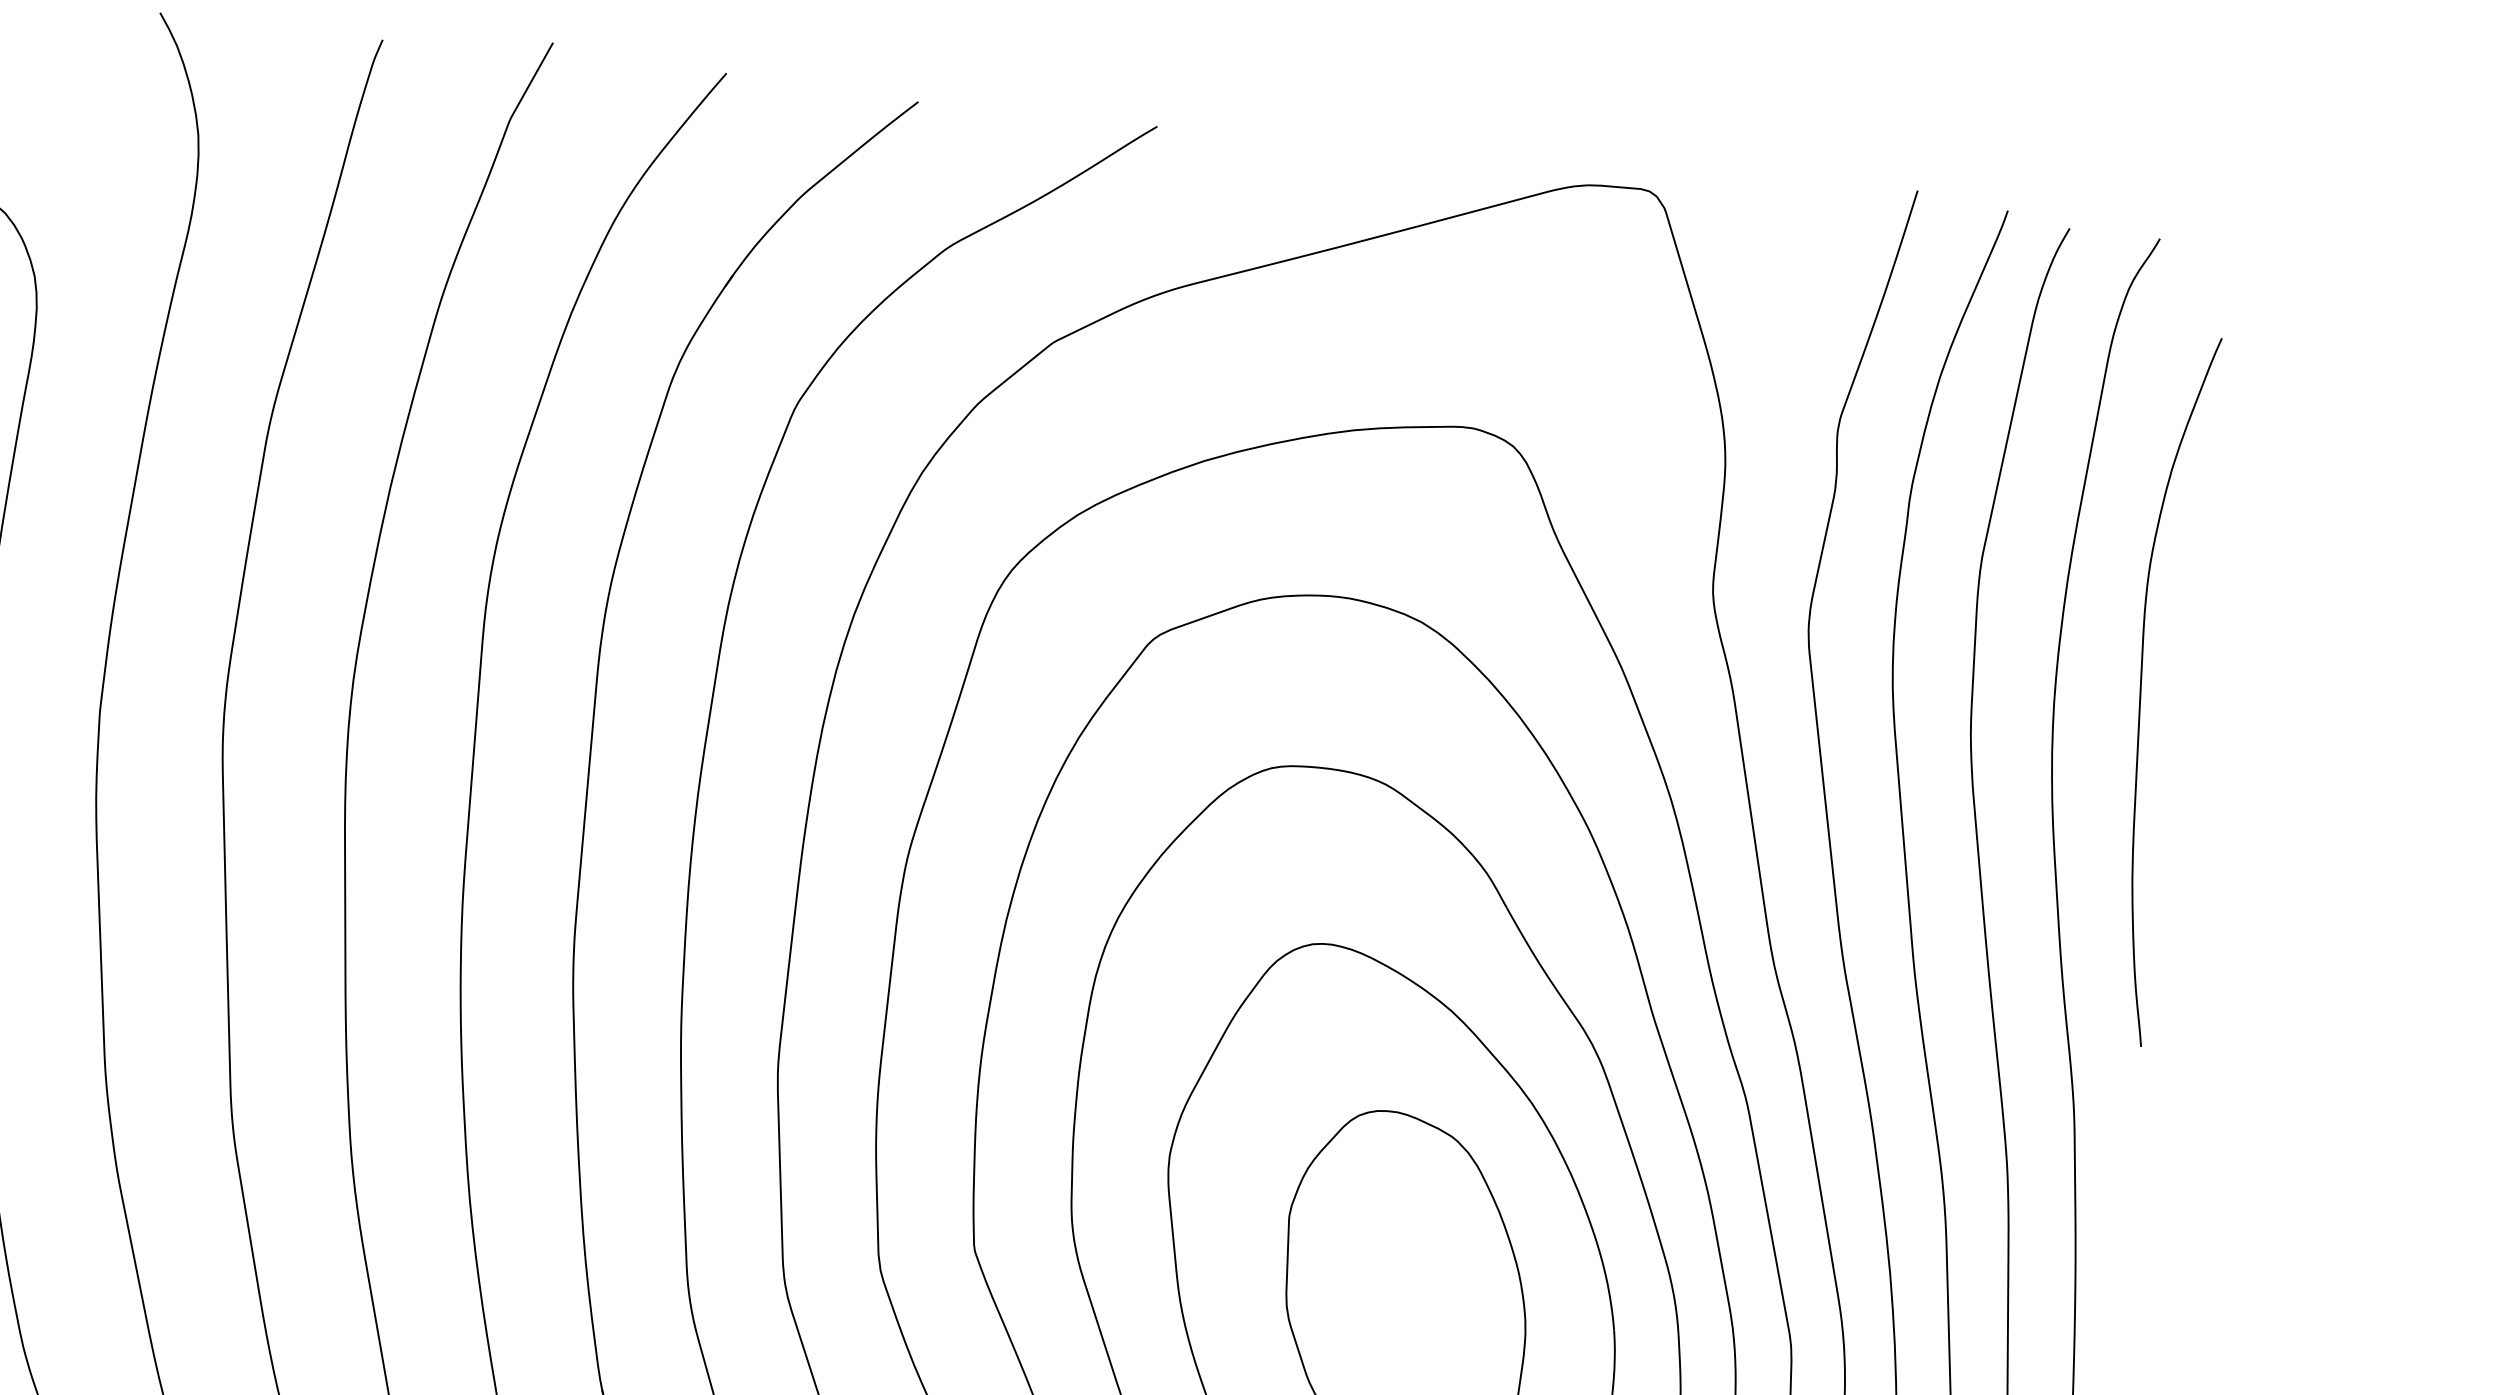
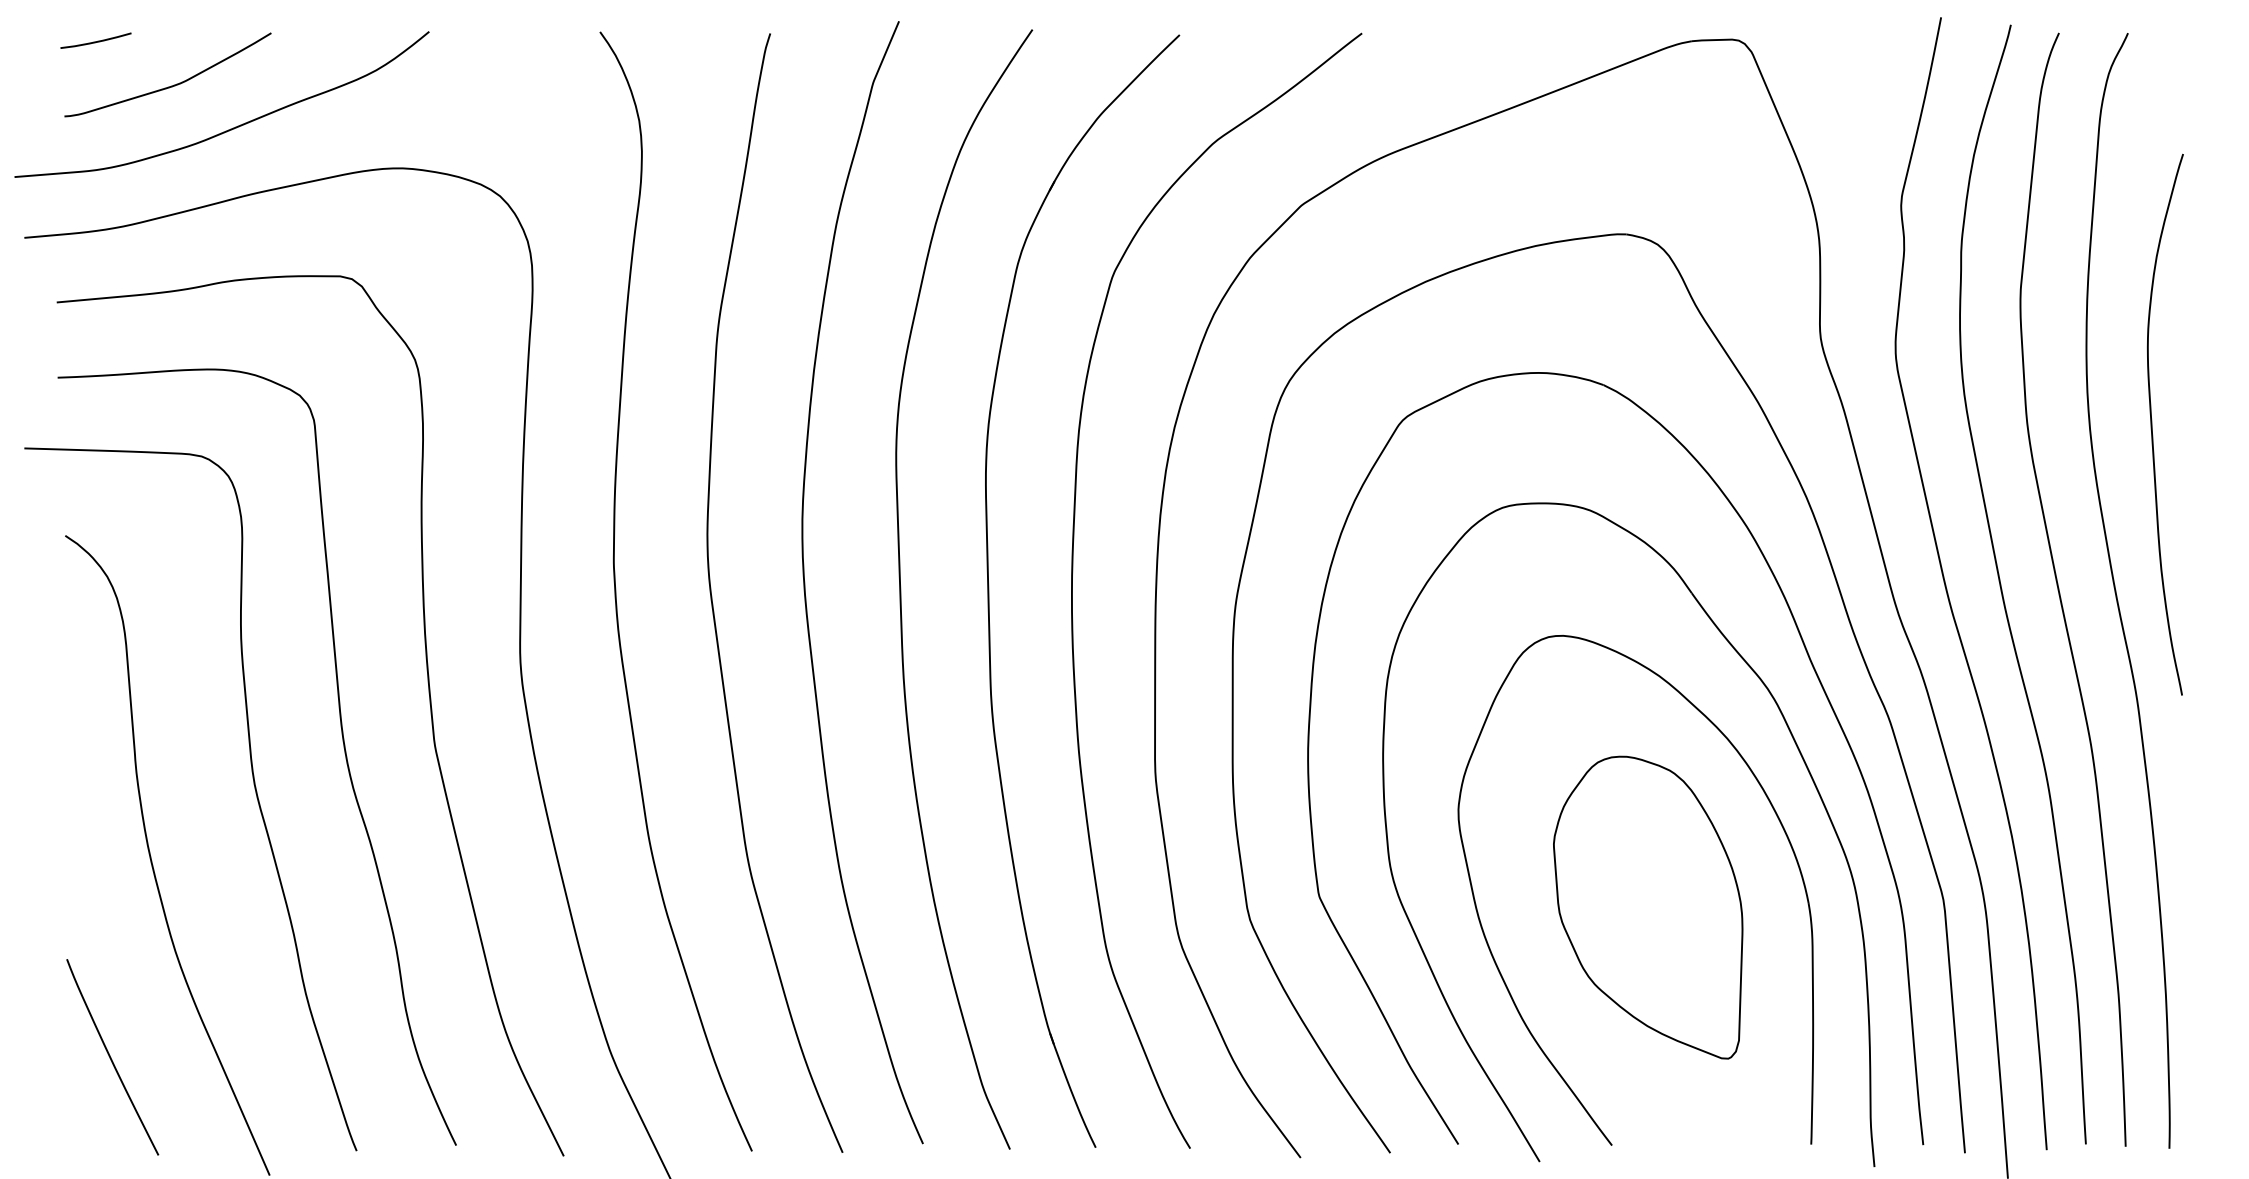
curve: (2142, 687) -> (2152, 424), moved

